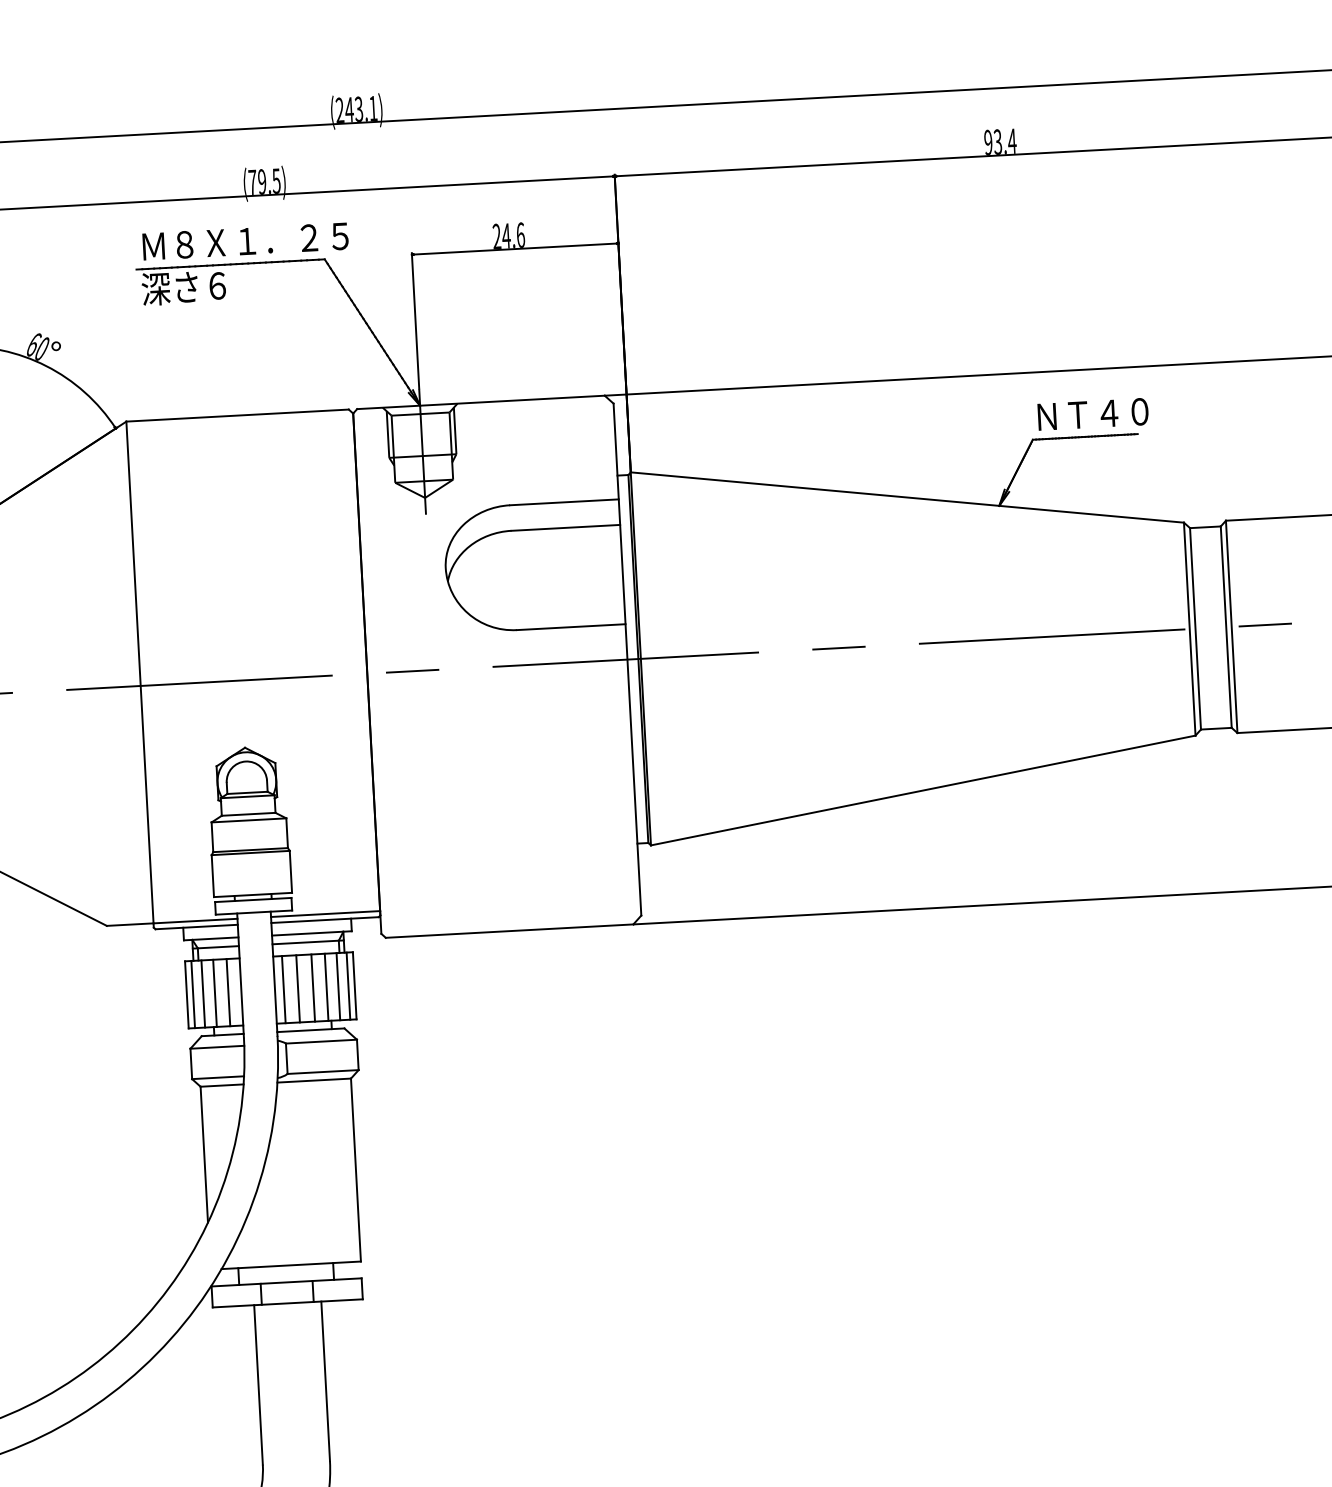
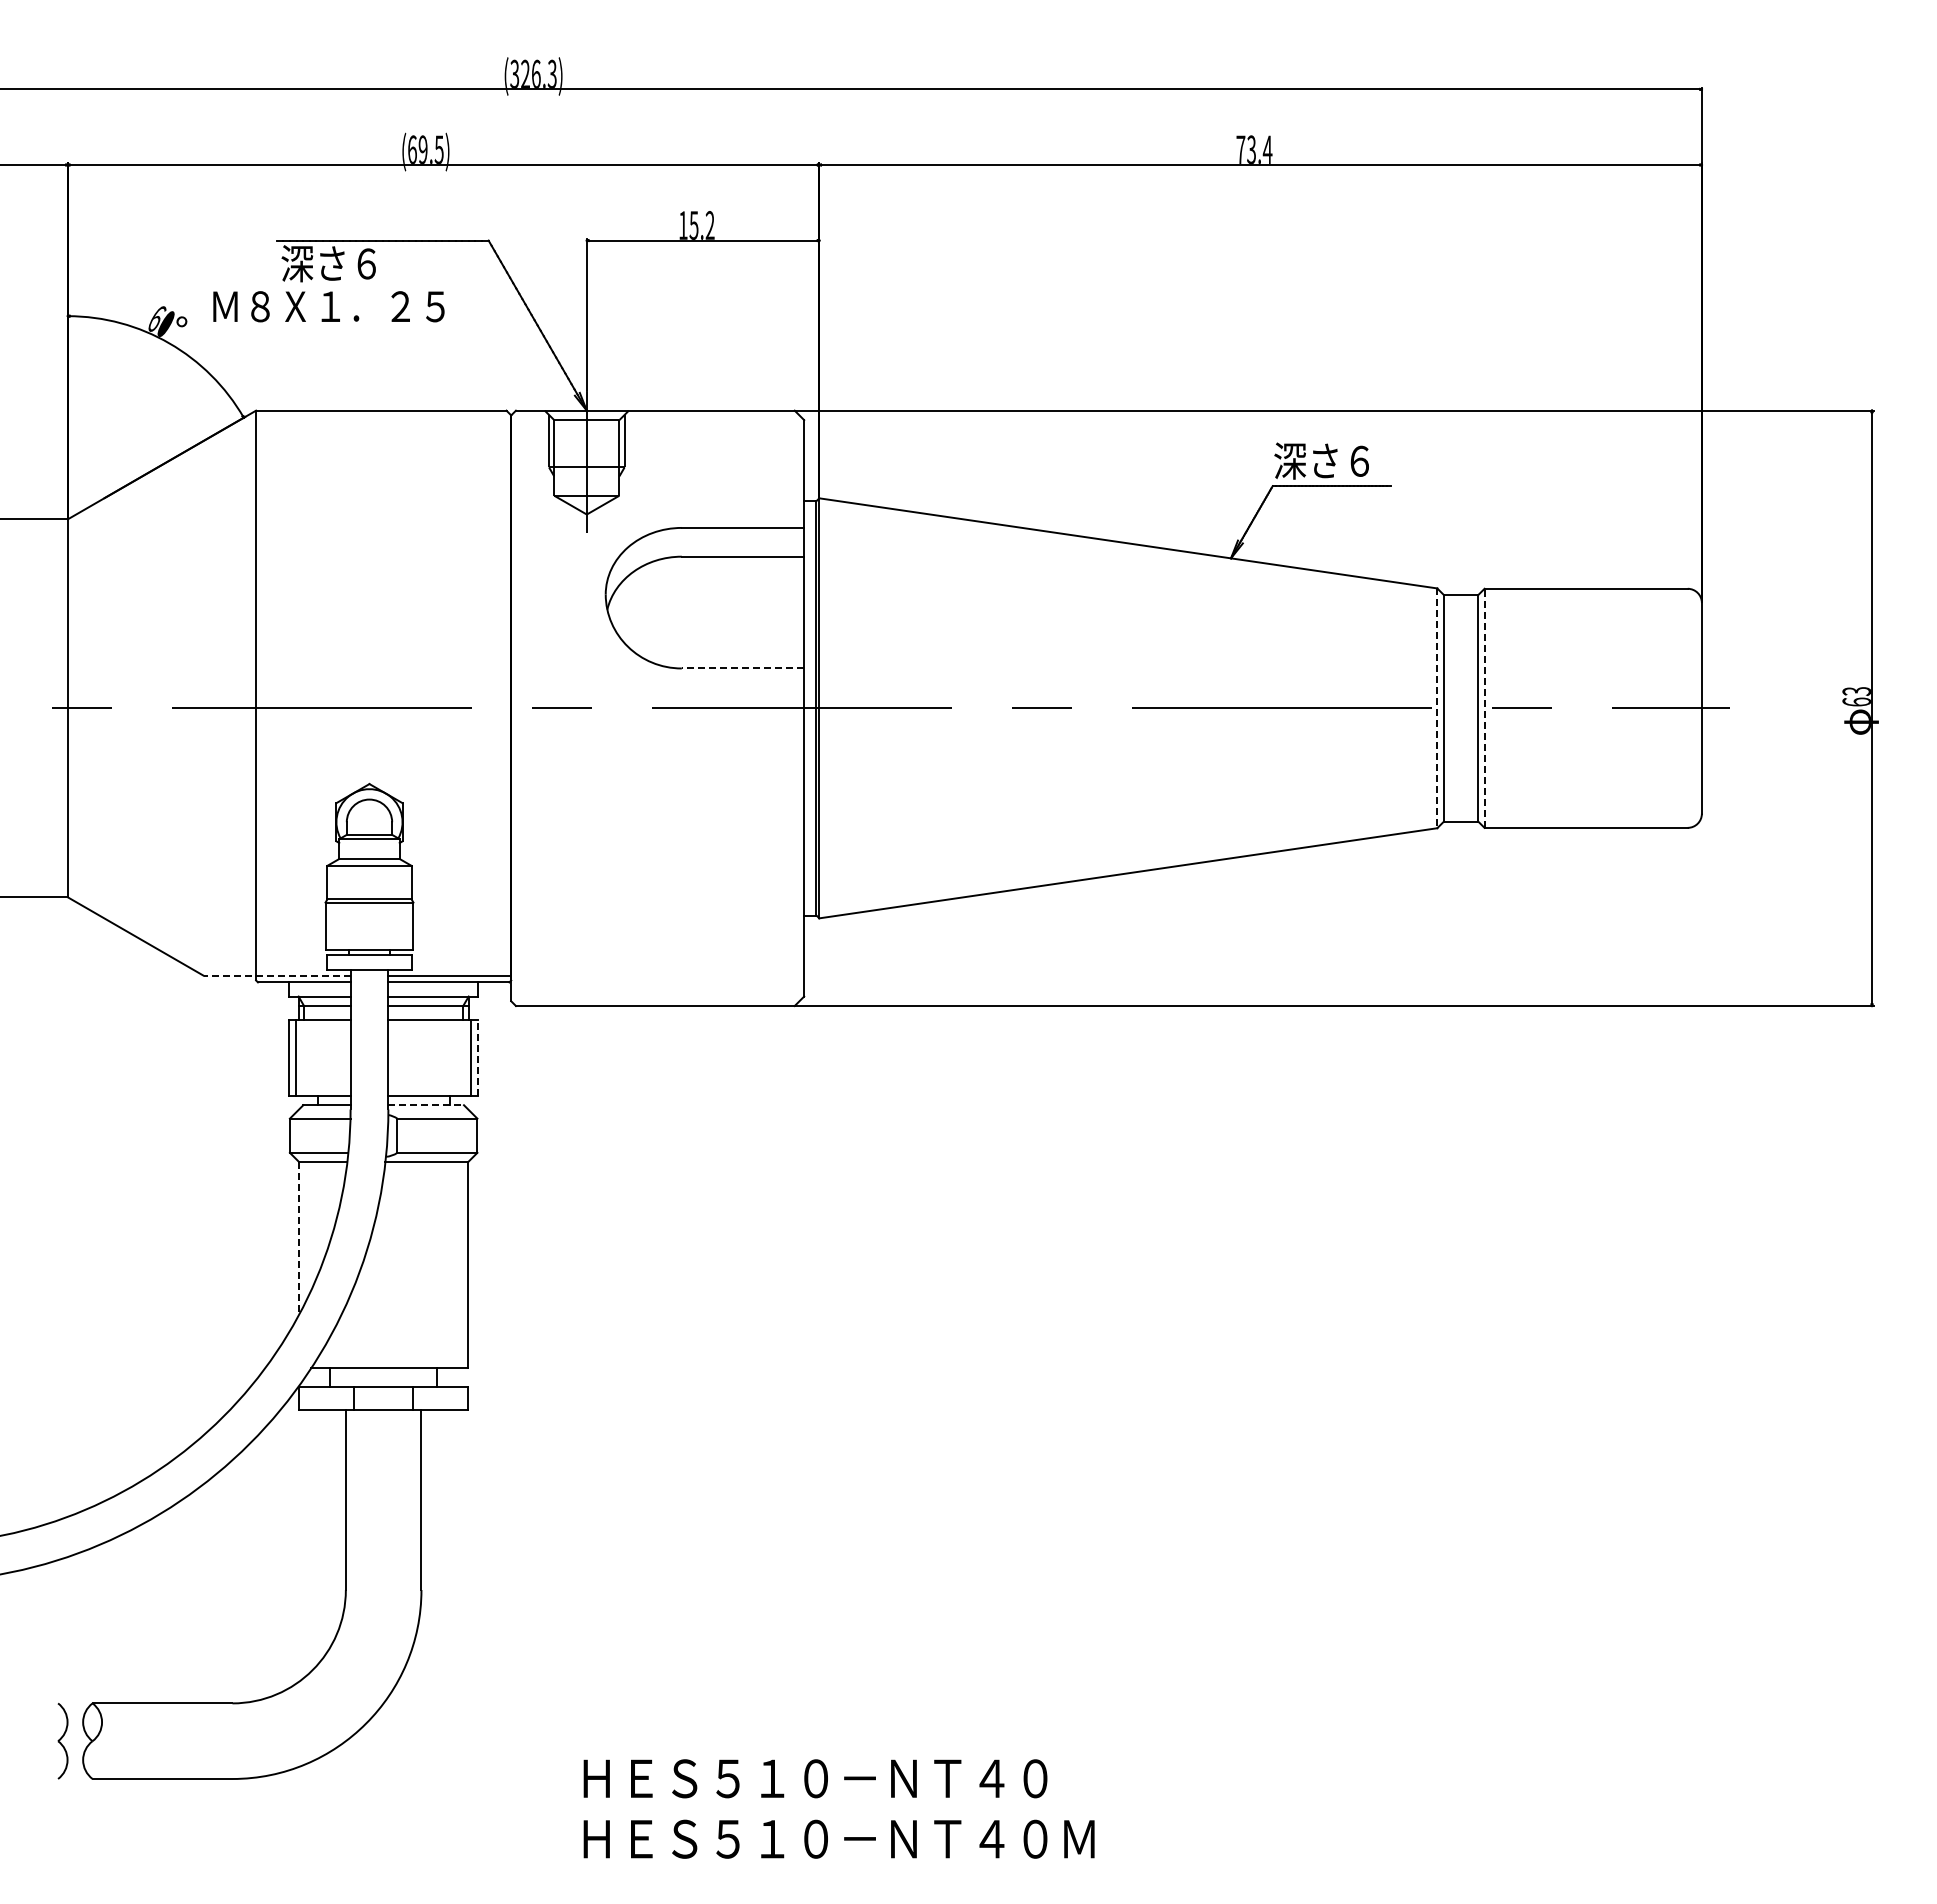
text: (356, 108) -> (533, 73), 243.1) -> 326.3)
text: (988, 142) -> (1240, 149), 93.4 -> 73.4
text: (252, 182) -> (412, 149), 79.5 -> 69.5
text: (508, 235) -> (696, 225), 24.6 -> 15.2
text: (245, 241) -> (328, 306), moved
text: (1090, 413) -> (1339, 460), ＮＴ４０ -> 深さ６
line: (570, 627) -> (742, 668), solid -> dashed
line: (1231, 627) -> (1484, 708), solid -> dashed
line: (1189, 629) -> (1437, 708), solid -> dashed
line: (172, 922) -> (277, 975), solid -> dashed
line: (355, 985) -> (478, 1057), solid -> dashed
line: (326, 986) -> (446, 1057), removed
line: (338, 986) -> (459, 1057), removed
line: (313, 987) -> (431, 1057), removed
line: (298, 988) -> (414, 1057), removed
line: (283, 989) -> (398, 1057), removed
line: (214, 992) -> (320, 1057), removed
line: (228, 992) -> (335, 1057), removed
line: (203, 993) -> (307, 1057), removed
line: (311, 1030) -> (426, 1105), solid -> dashed
line: (204, 1154) -> (299, 1238), solid -> dashed

